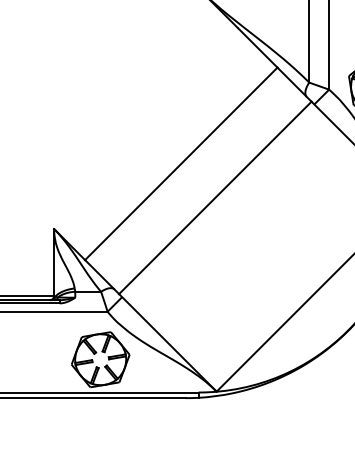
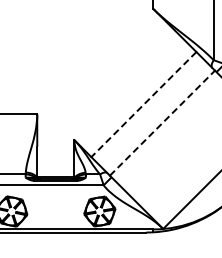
line: (180, 163) -> (143, 104), solid -> dashed
line: (215, 196) -> (162, 122), solid -> dashed

